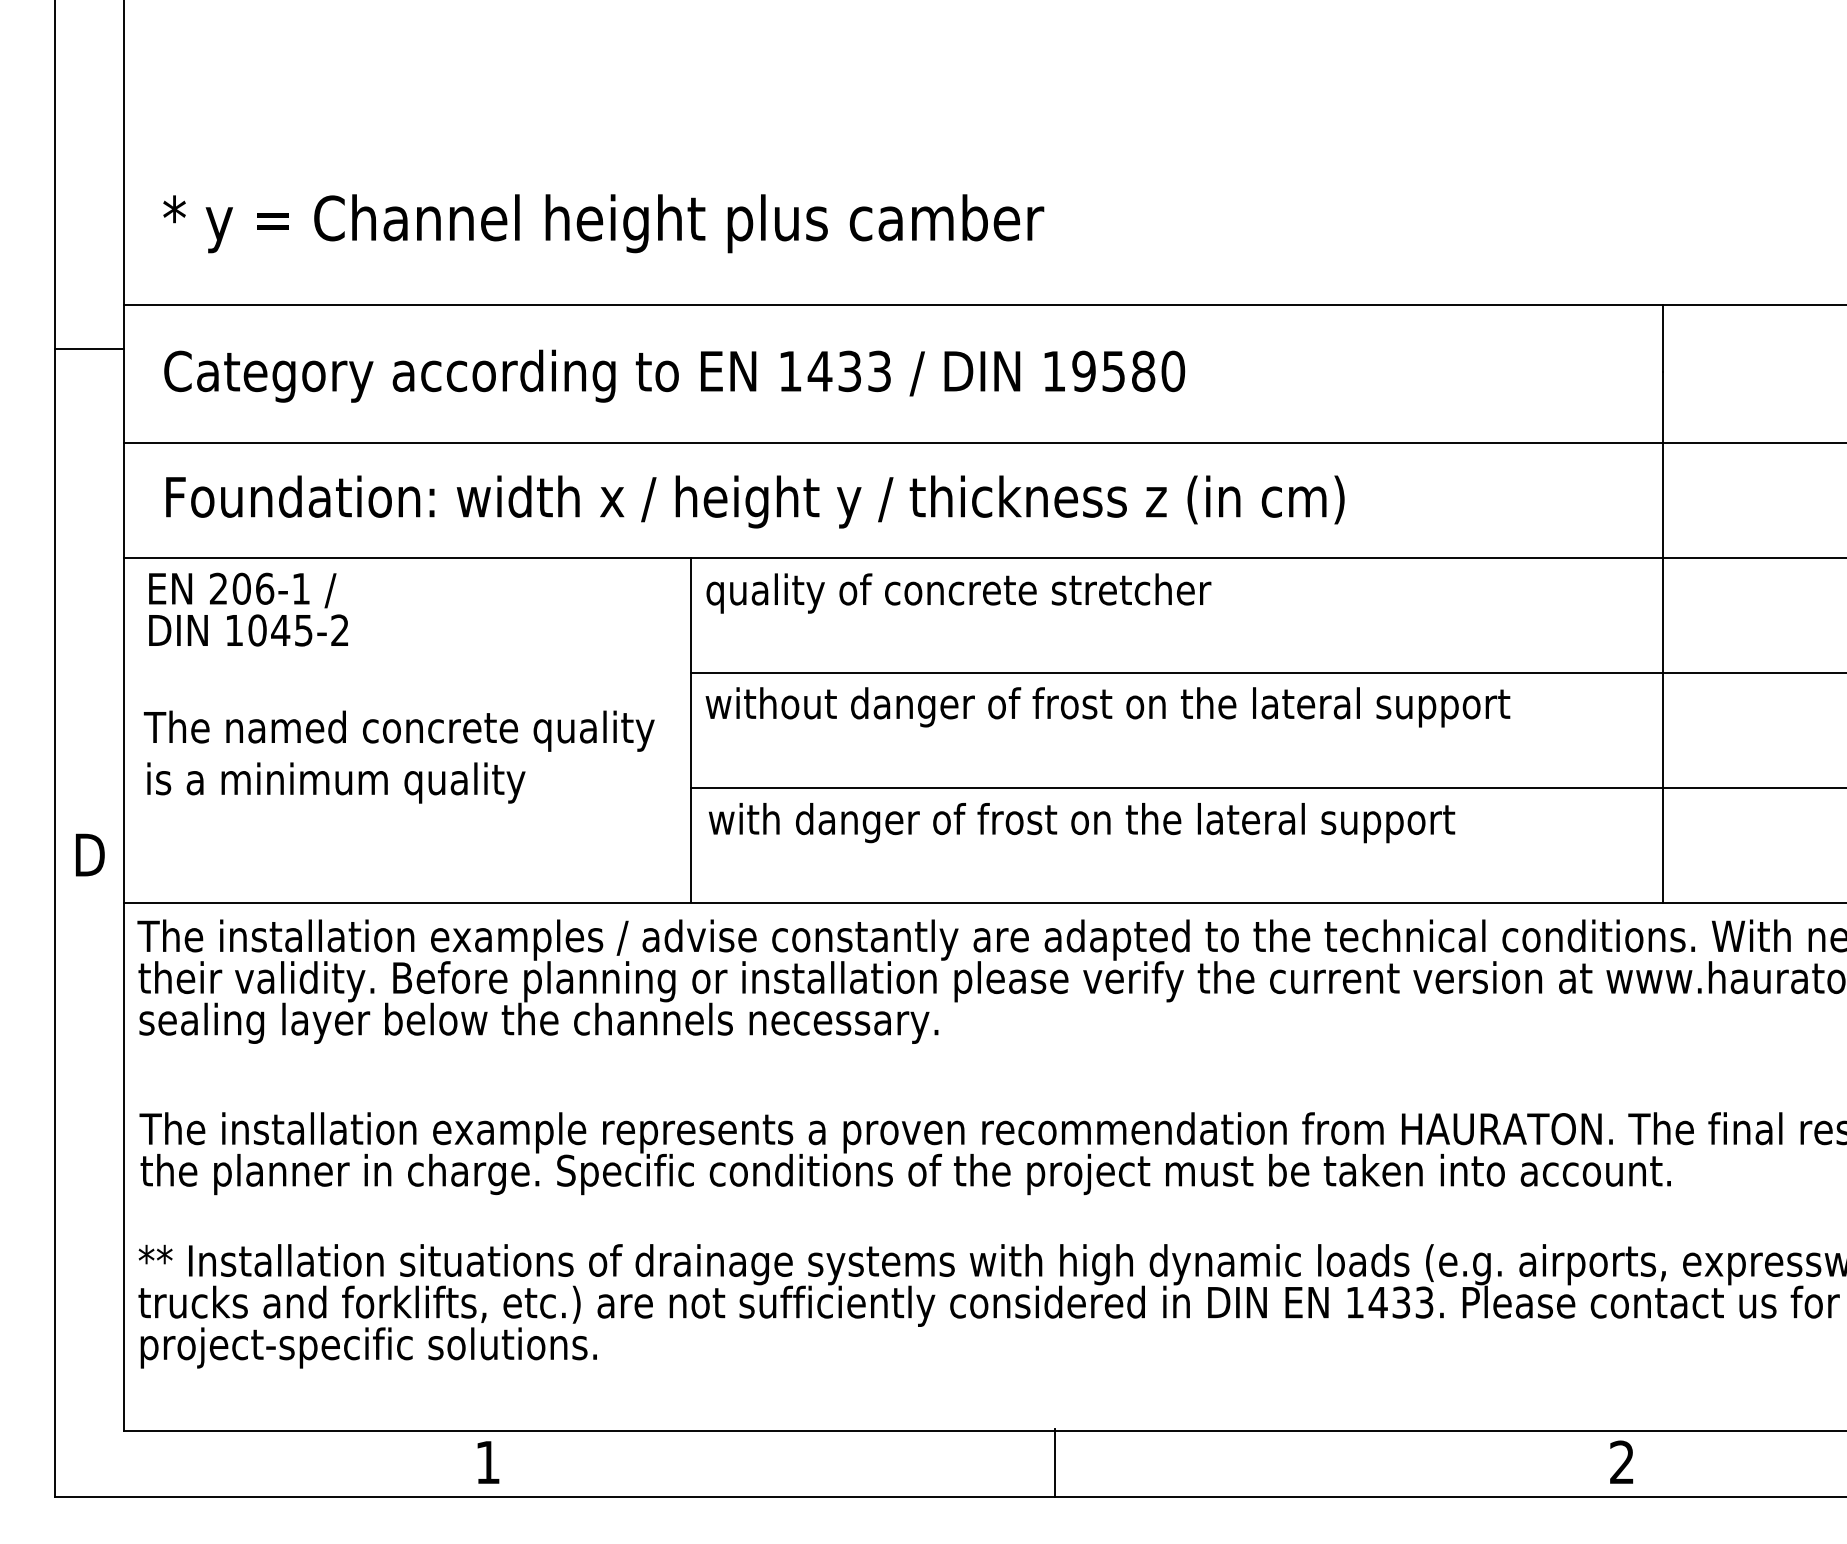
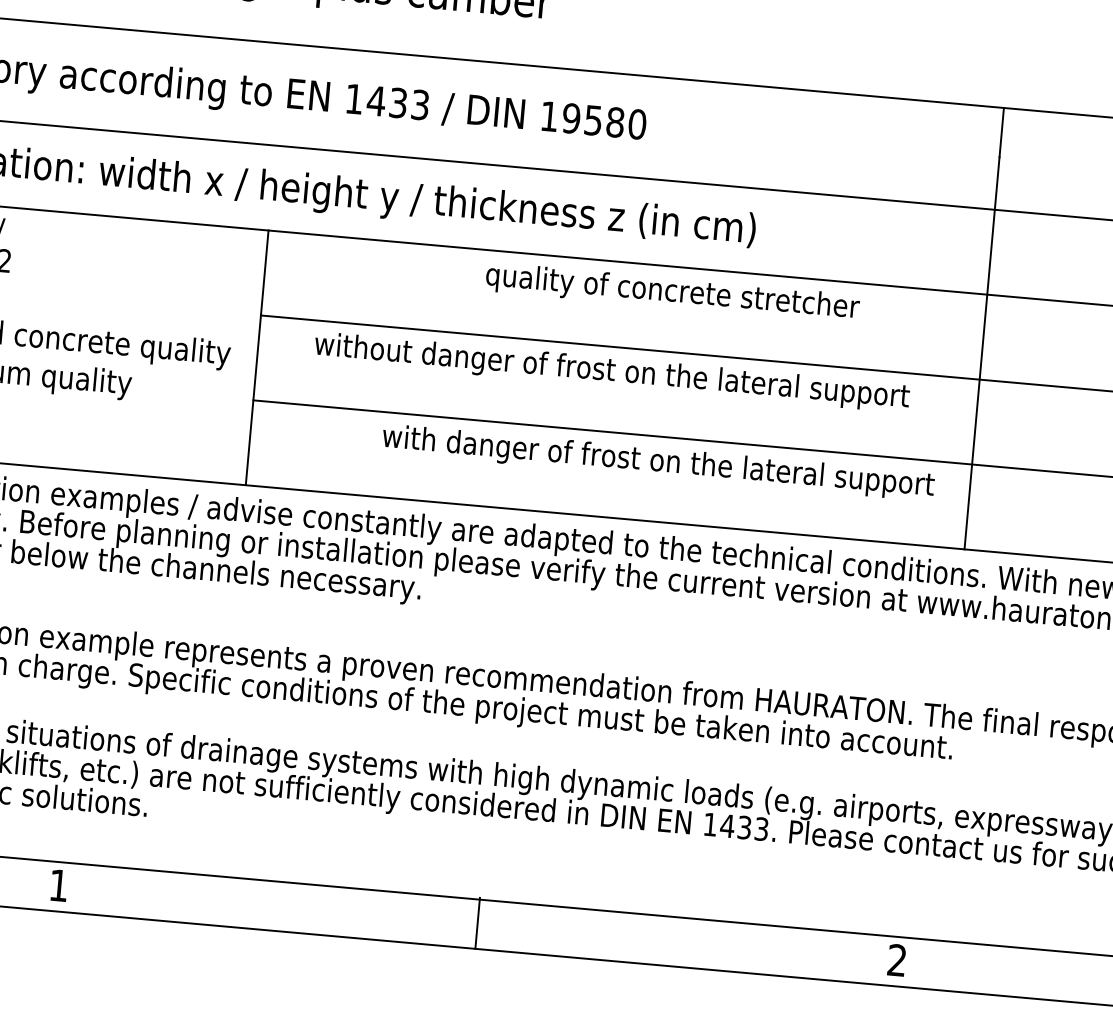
text: (958, 593) -> (672, 293), moved
text: (1107, 707) -> (611, 372), moved
text: (1081, 823) -> (658, 463), moved

